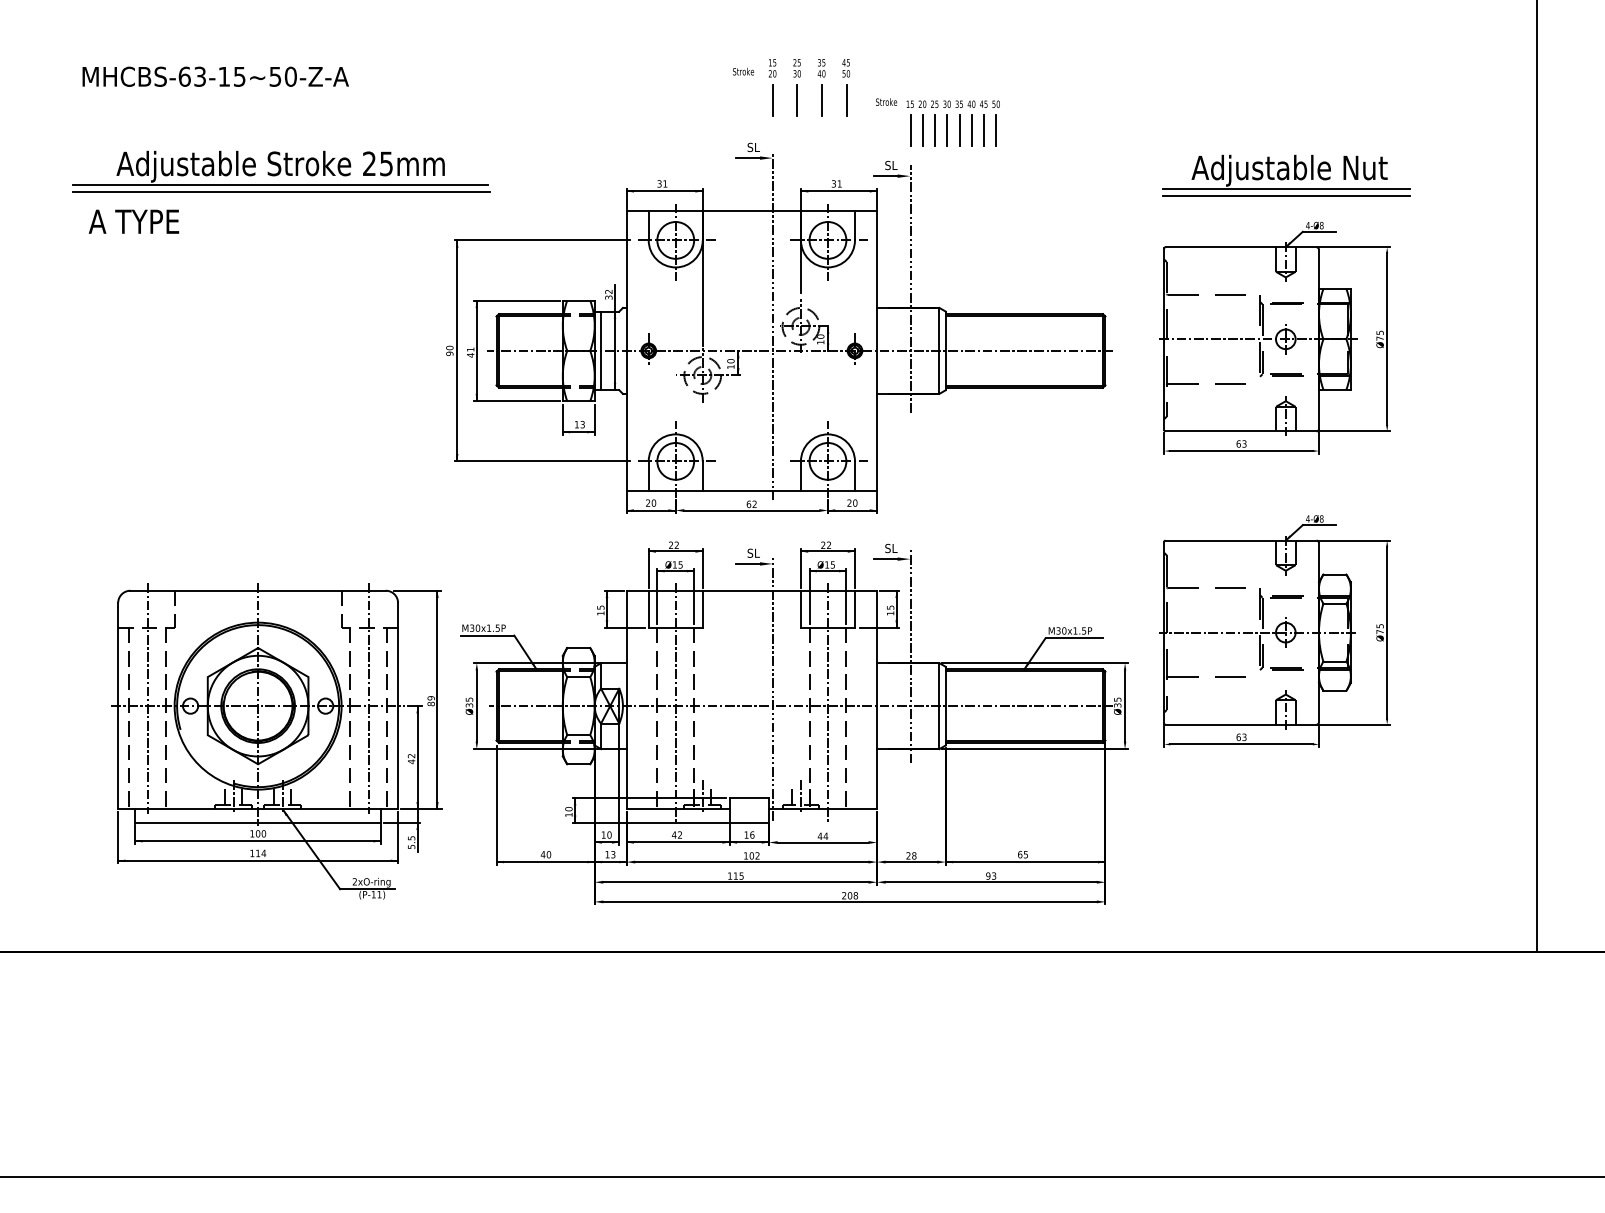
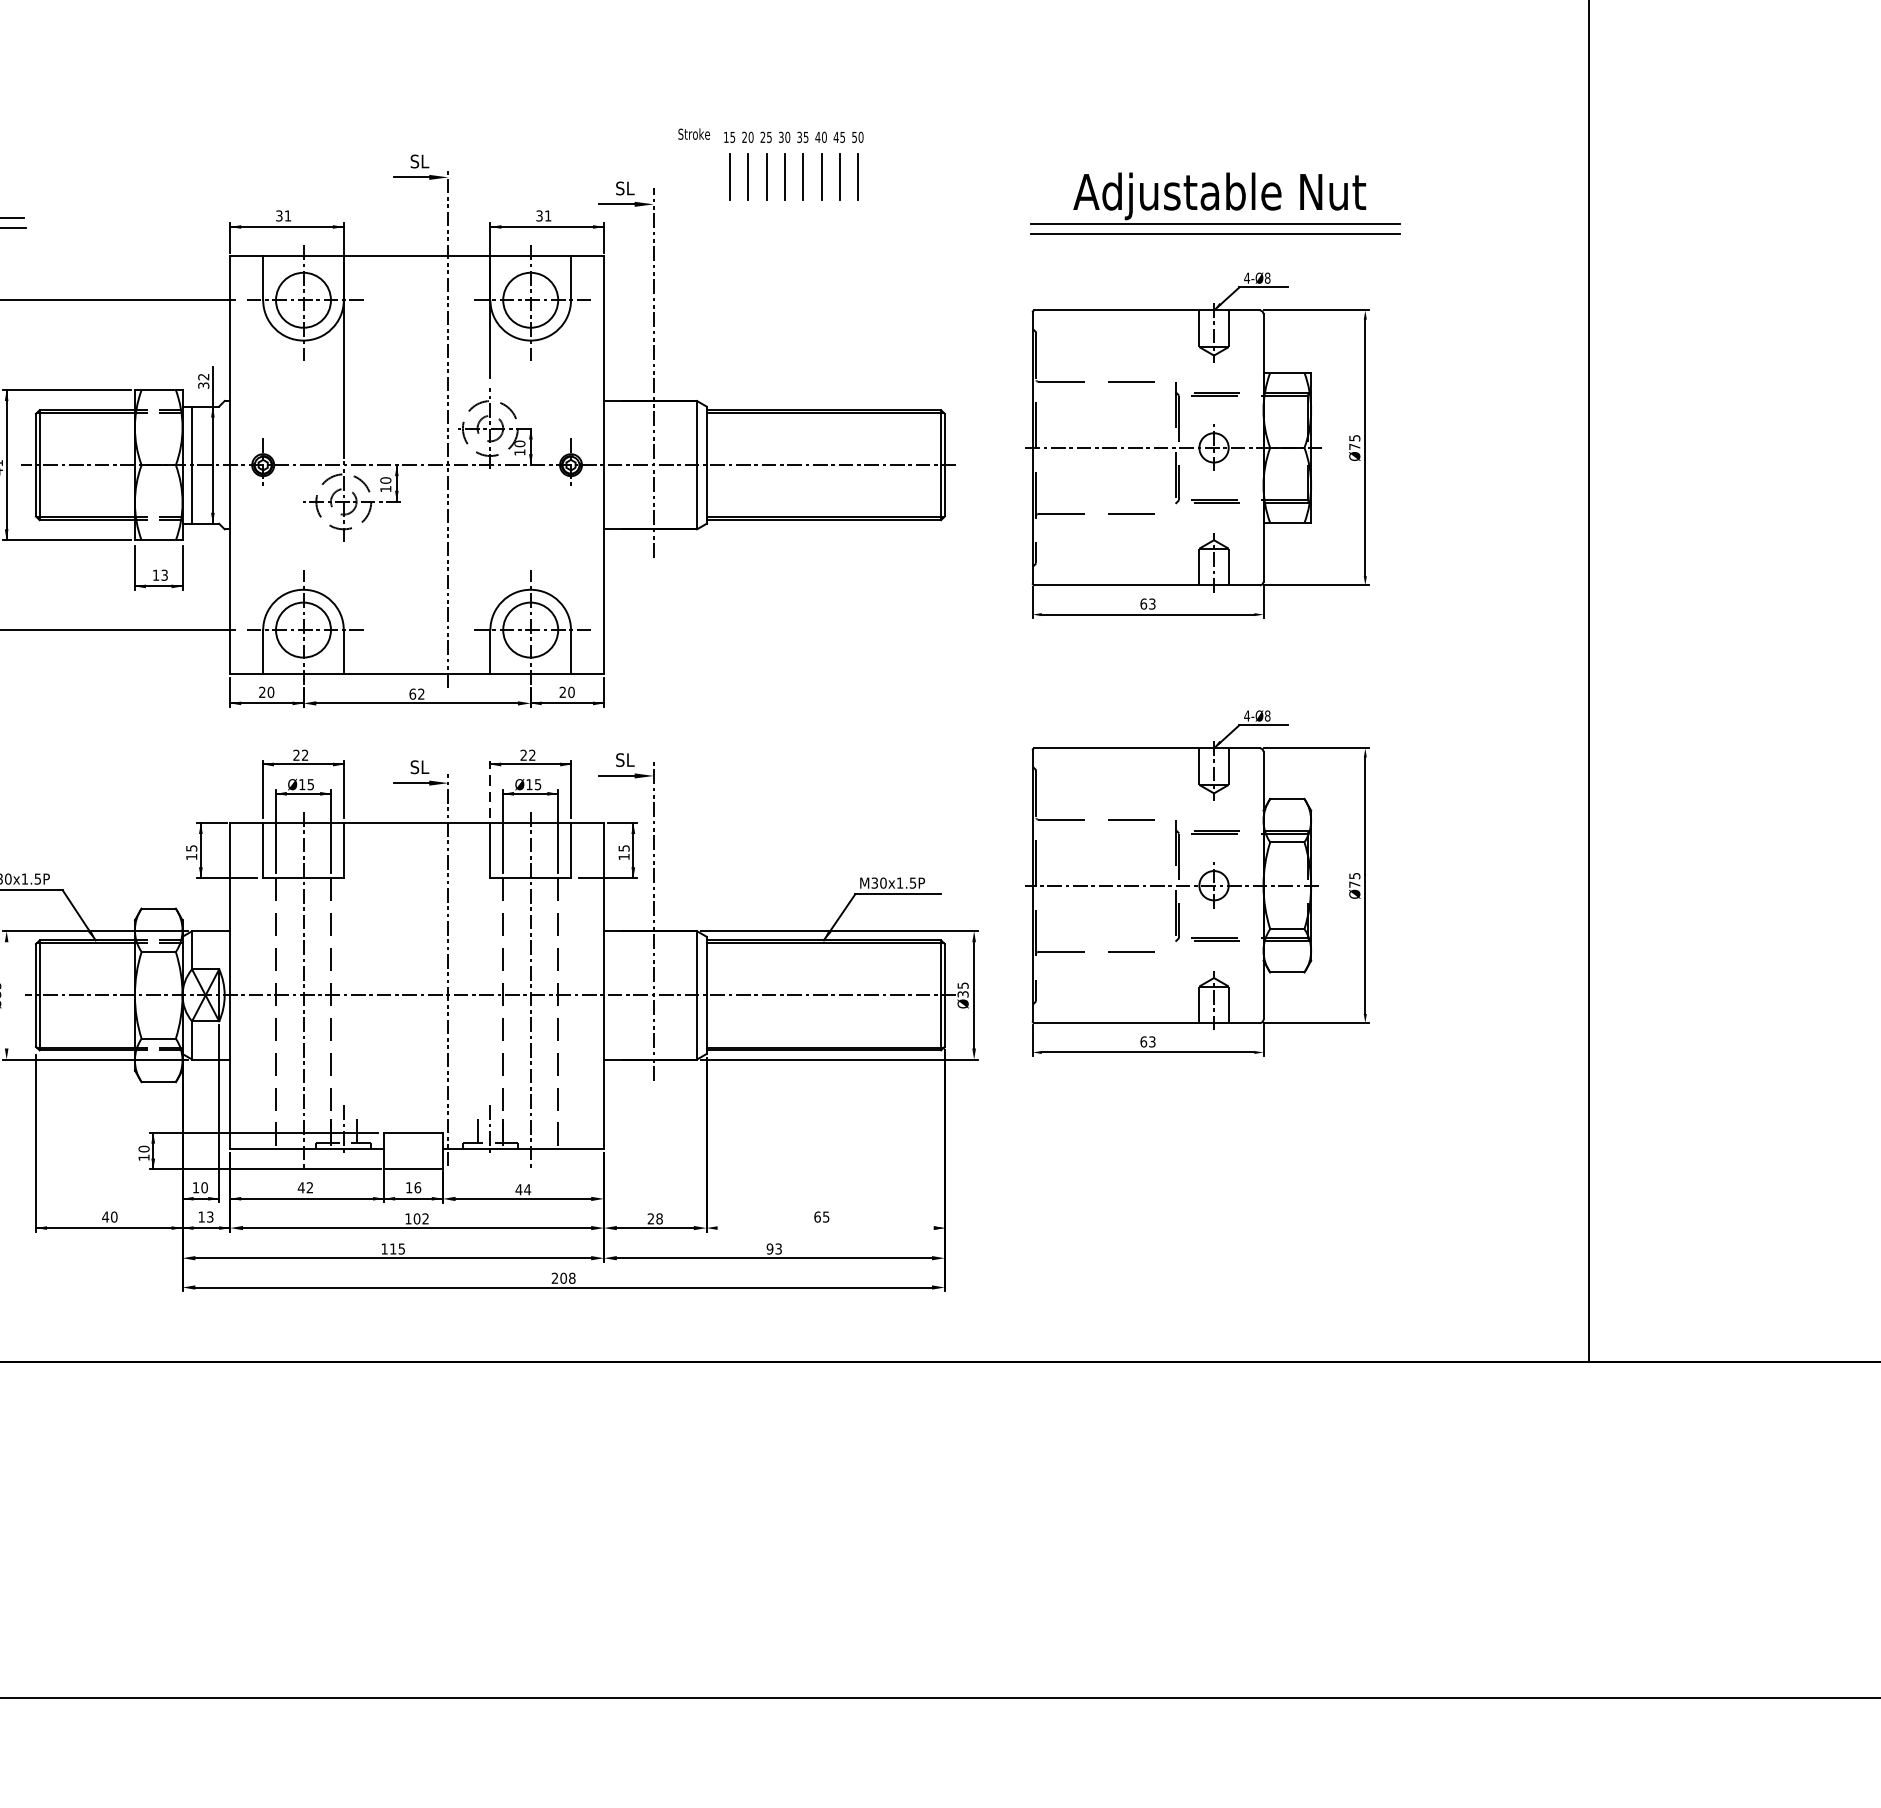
part: (791, 87) -> (476, 72), removed
part: (937, 122) -> (770, 164), moved
line: (800, 567) -> (489, 788), solid -> dashed
line: (476, 705) -> (6, 994), removed
line: (1025, 862) -> (825, 1228), removed

